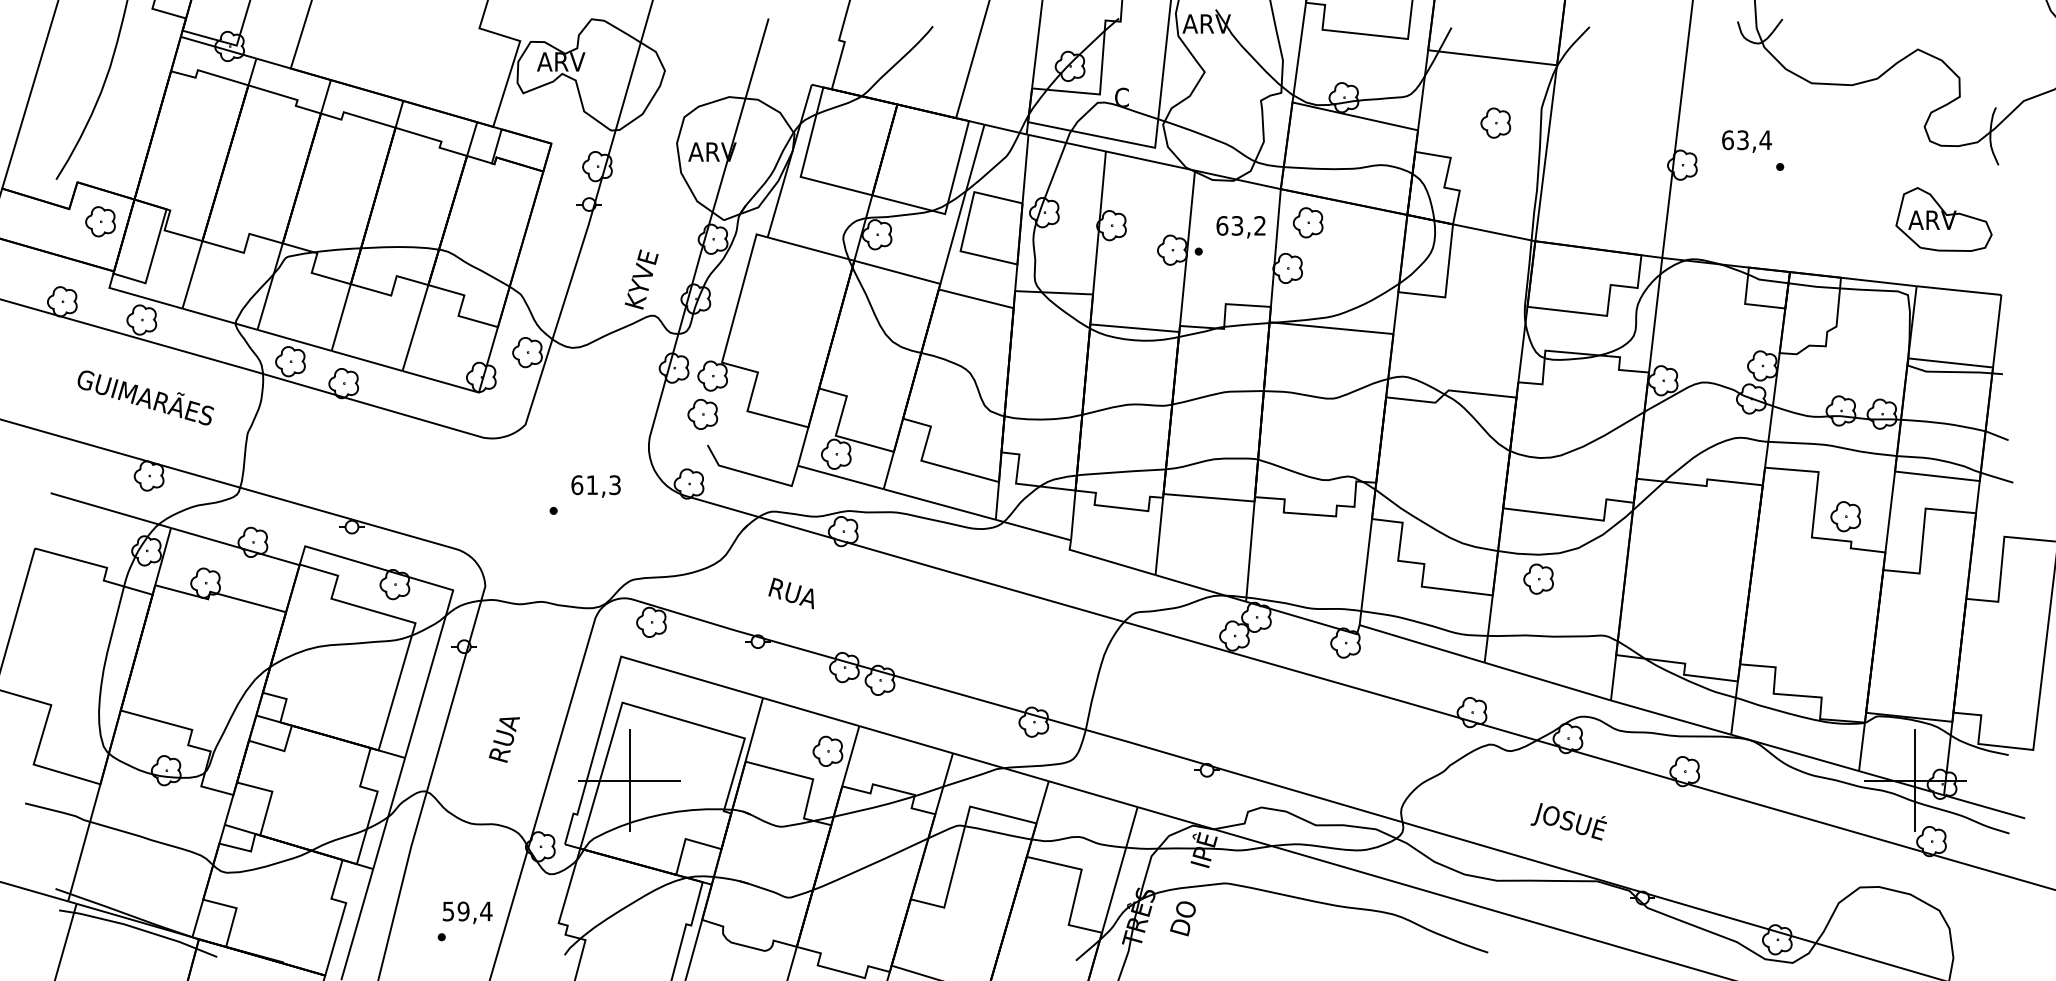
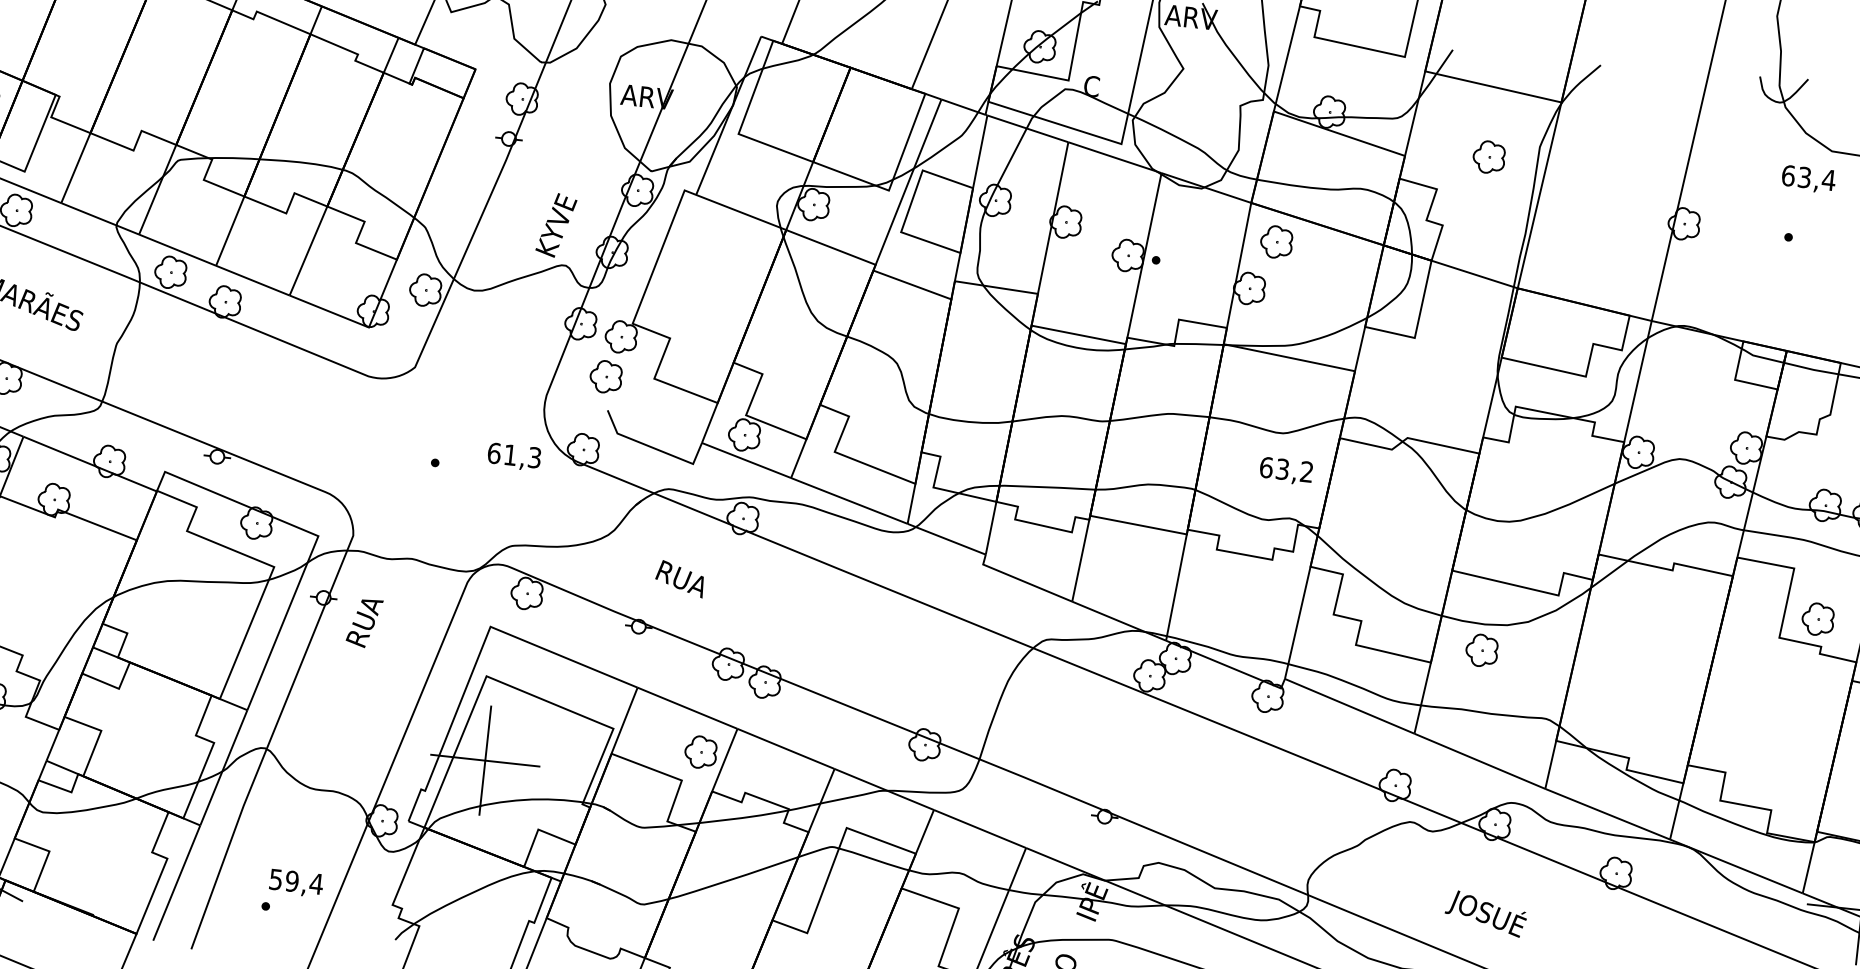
text: (1746, 141) -> (1808, 179), moved
text: (1240, 227) -> (1285, 471), moved
text: (595, 486) -> (513, 456), moved
text: (504, 739) -> (364, 622), moved

